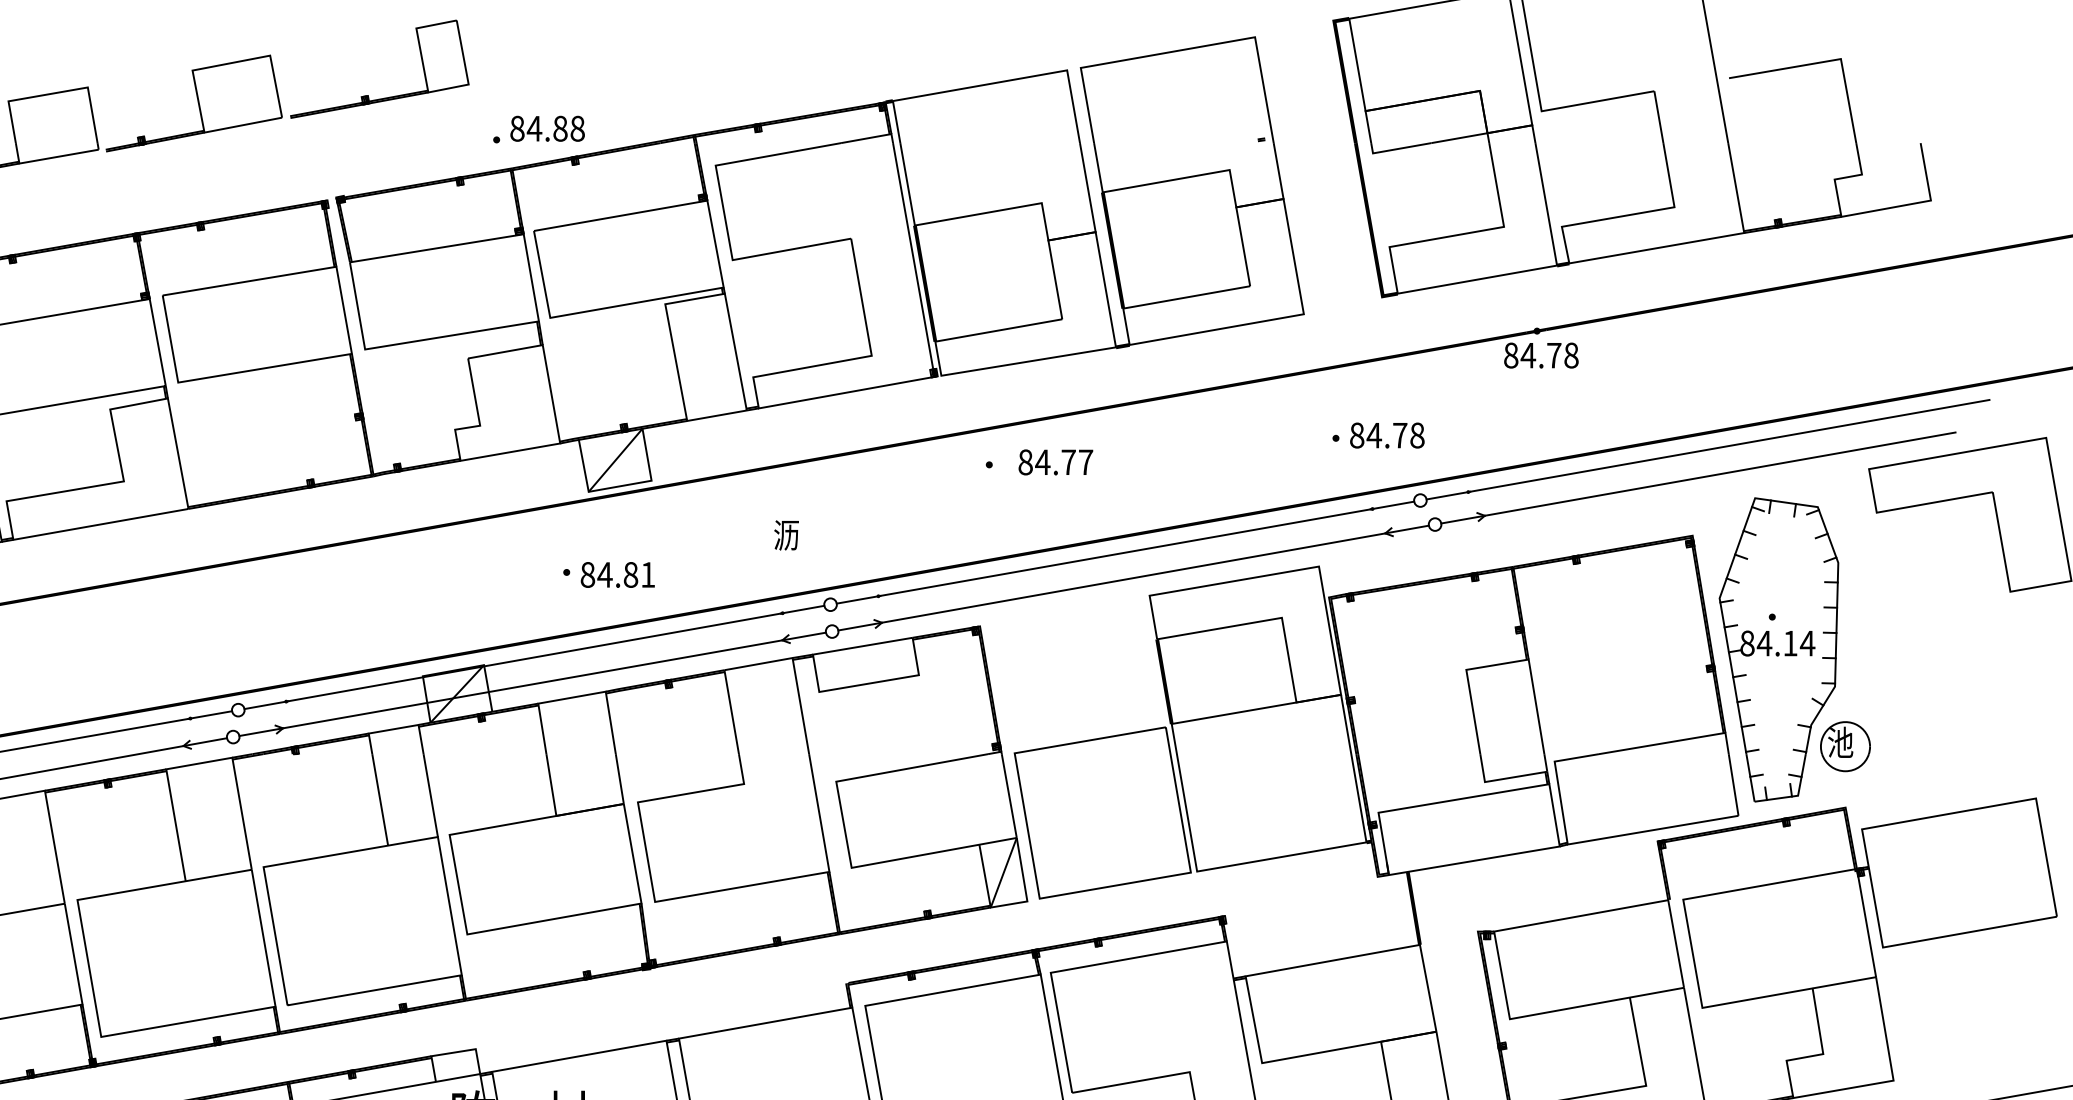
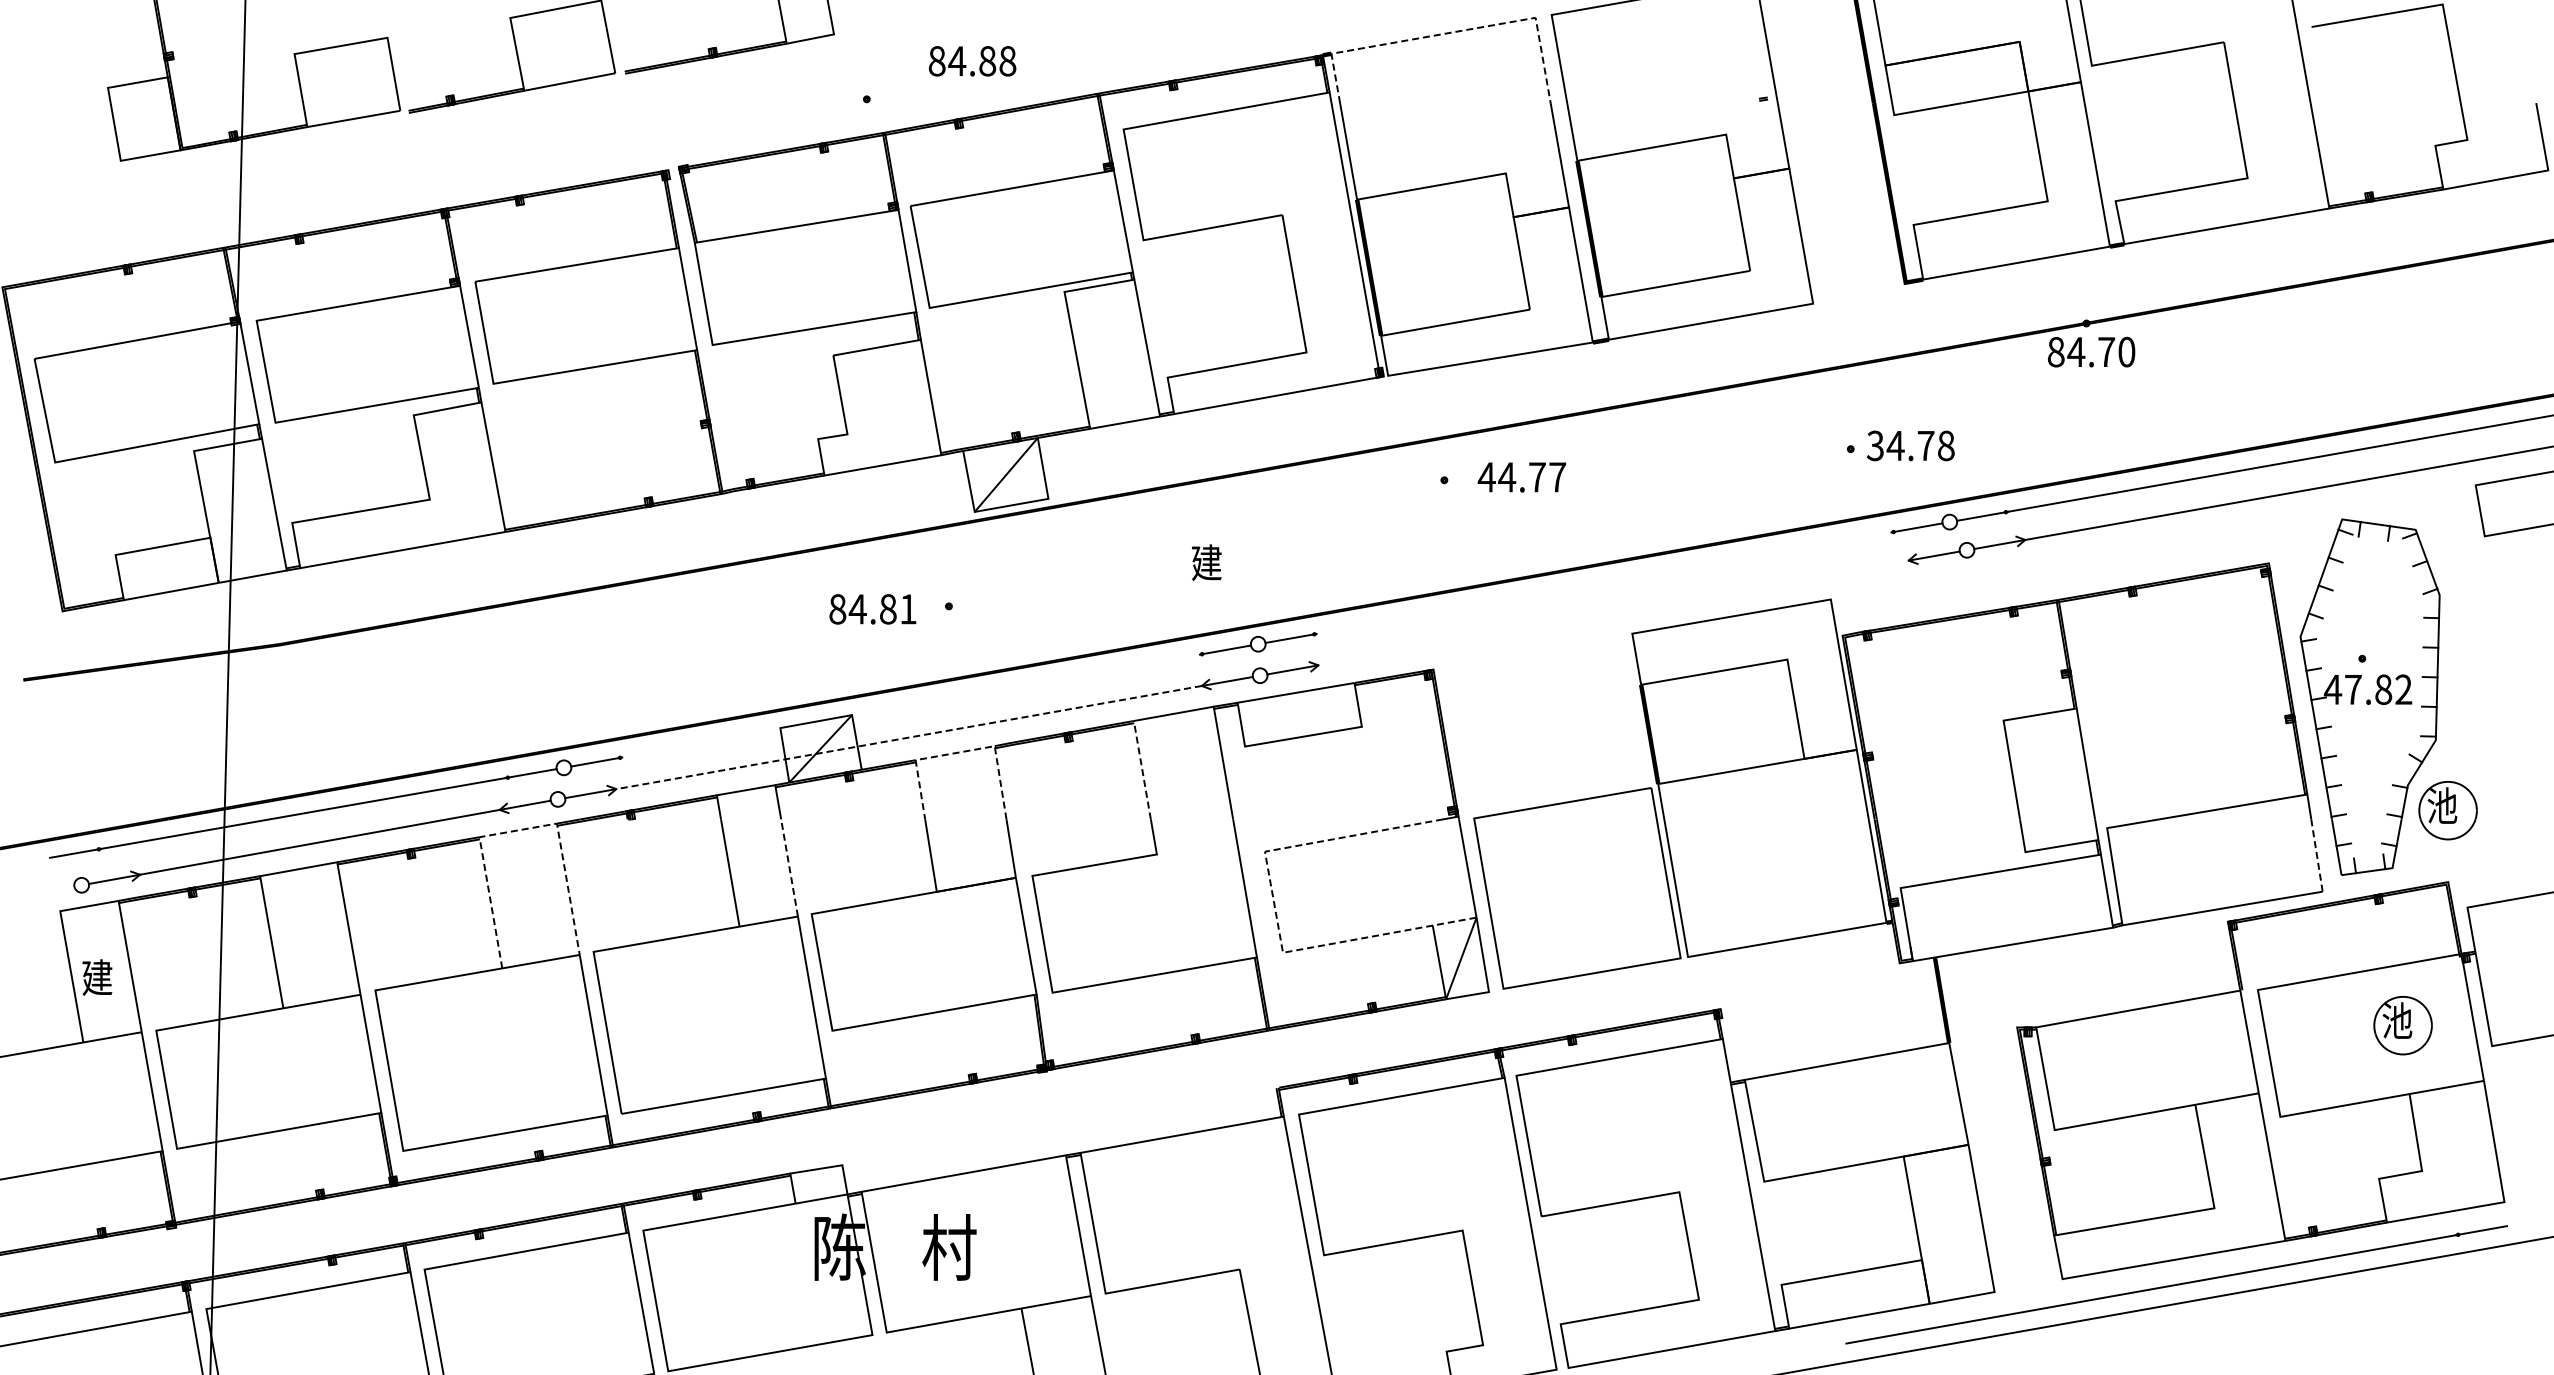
line: (995, 82) -> (1451, 32), solid -> dashed
text: (547, 128) -> (972, 61), moved
text: (1571, 355) -> (2126, 351), 84.78 -> 84.70
text: (1357, 435) -> (1875, 445), 84.78 -> 34.78
text: (1025, 462) -> (1486, 477), 84.77 -> 44.77
text: (786, 535) -> (1206, 562), 沥 -> 建
line: (1125, 552) -> (1603, 582), removed
text: (617, 575) -> (872, 609), moved
line: (1133, 577) -> (1613, 612), removed
text: (1777, 643) -> (2368, 689), 84.14 -> 47.82
line: (533, 656) -> (910, 705), removed
line: (532, 684) -> (908, 737), solid -> dashed
line: (578, 696) -> (962, 751), solid -> dashed
line: (731, 712) -> (1142, 770), solid -> dashed
line: (199, 763) -> (518, 830), solid -> dashed
line: (1733, 784) -> (2316, 855), solid -> dashed
line: (430, 795) -> (789, 867), solid -> dashed
line: (845, 831) -> (1275, 910), solid -> dashed
part: (1806, 929) -> (2402, 1025), added

